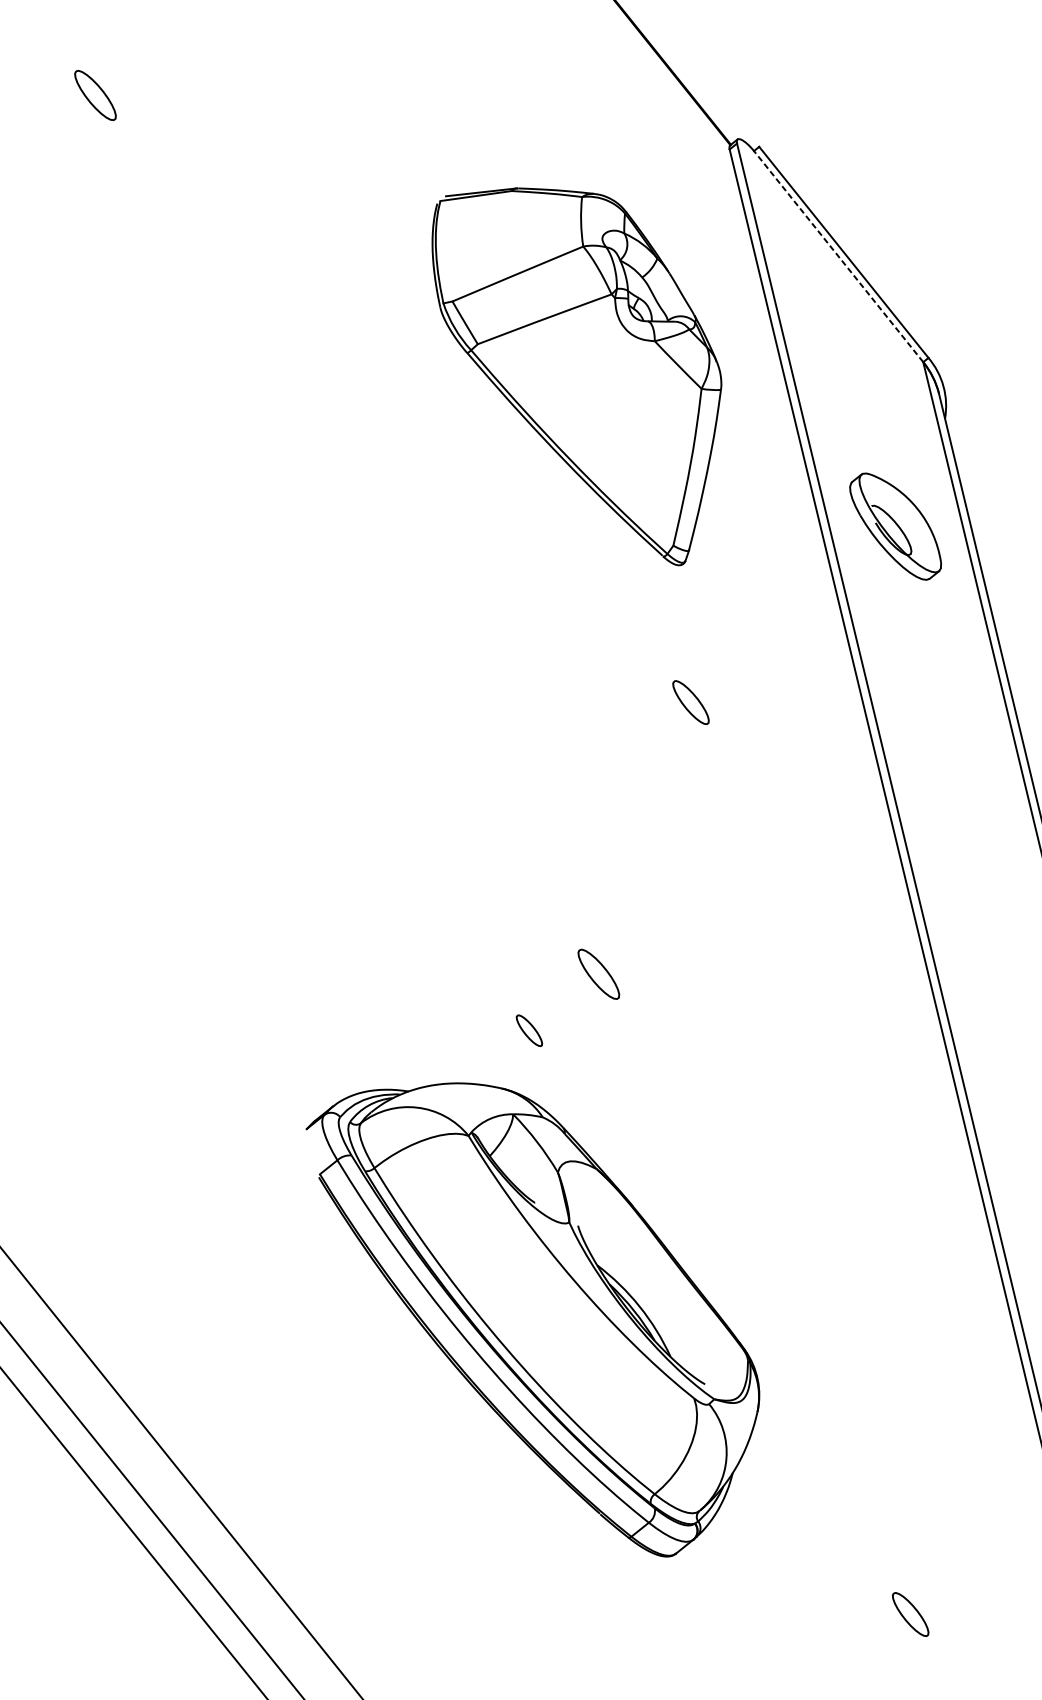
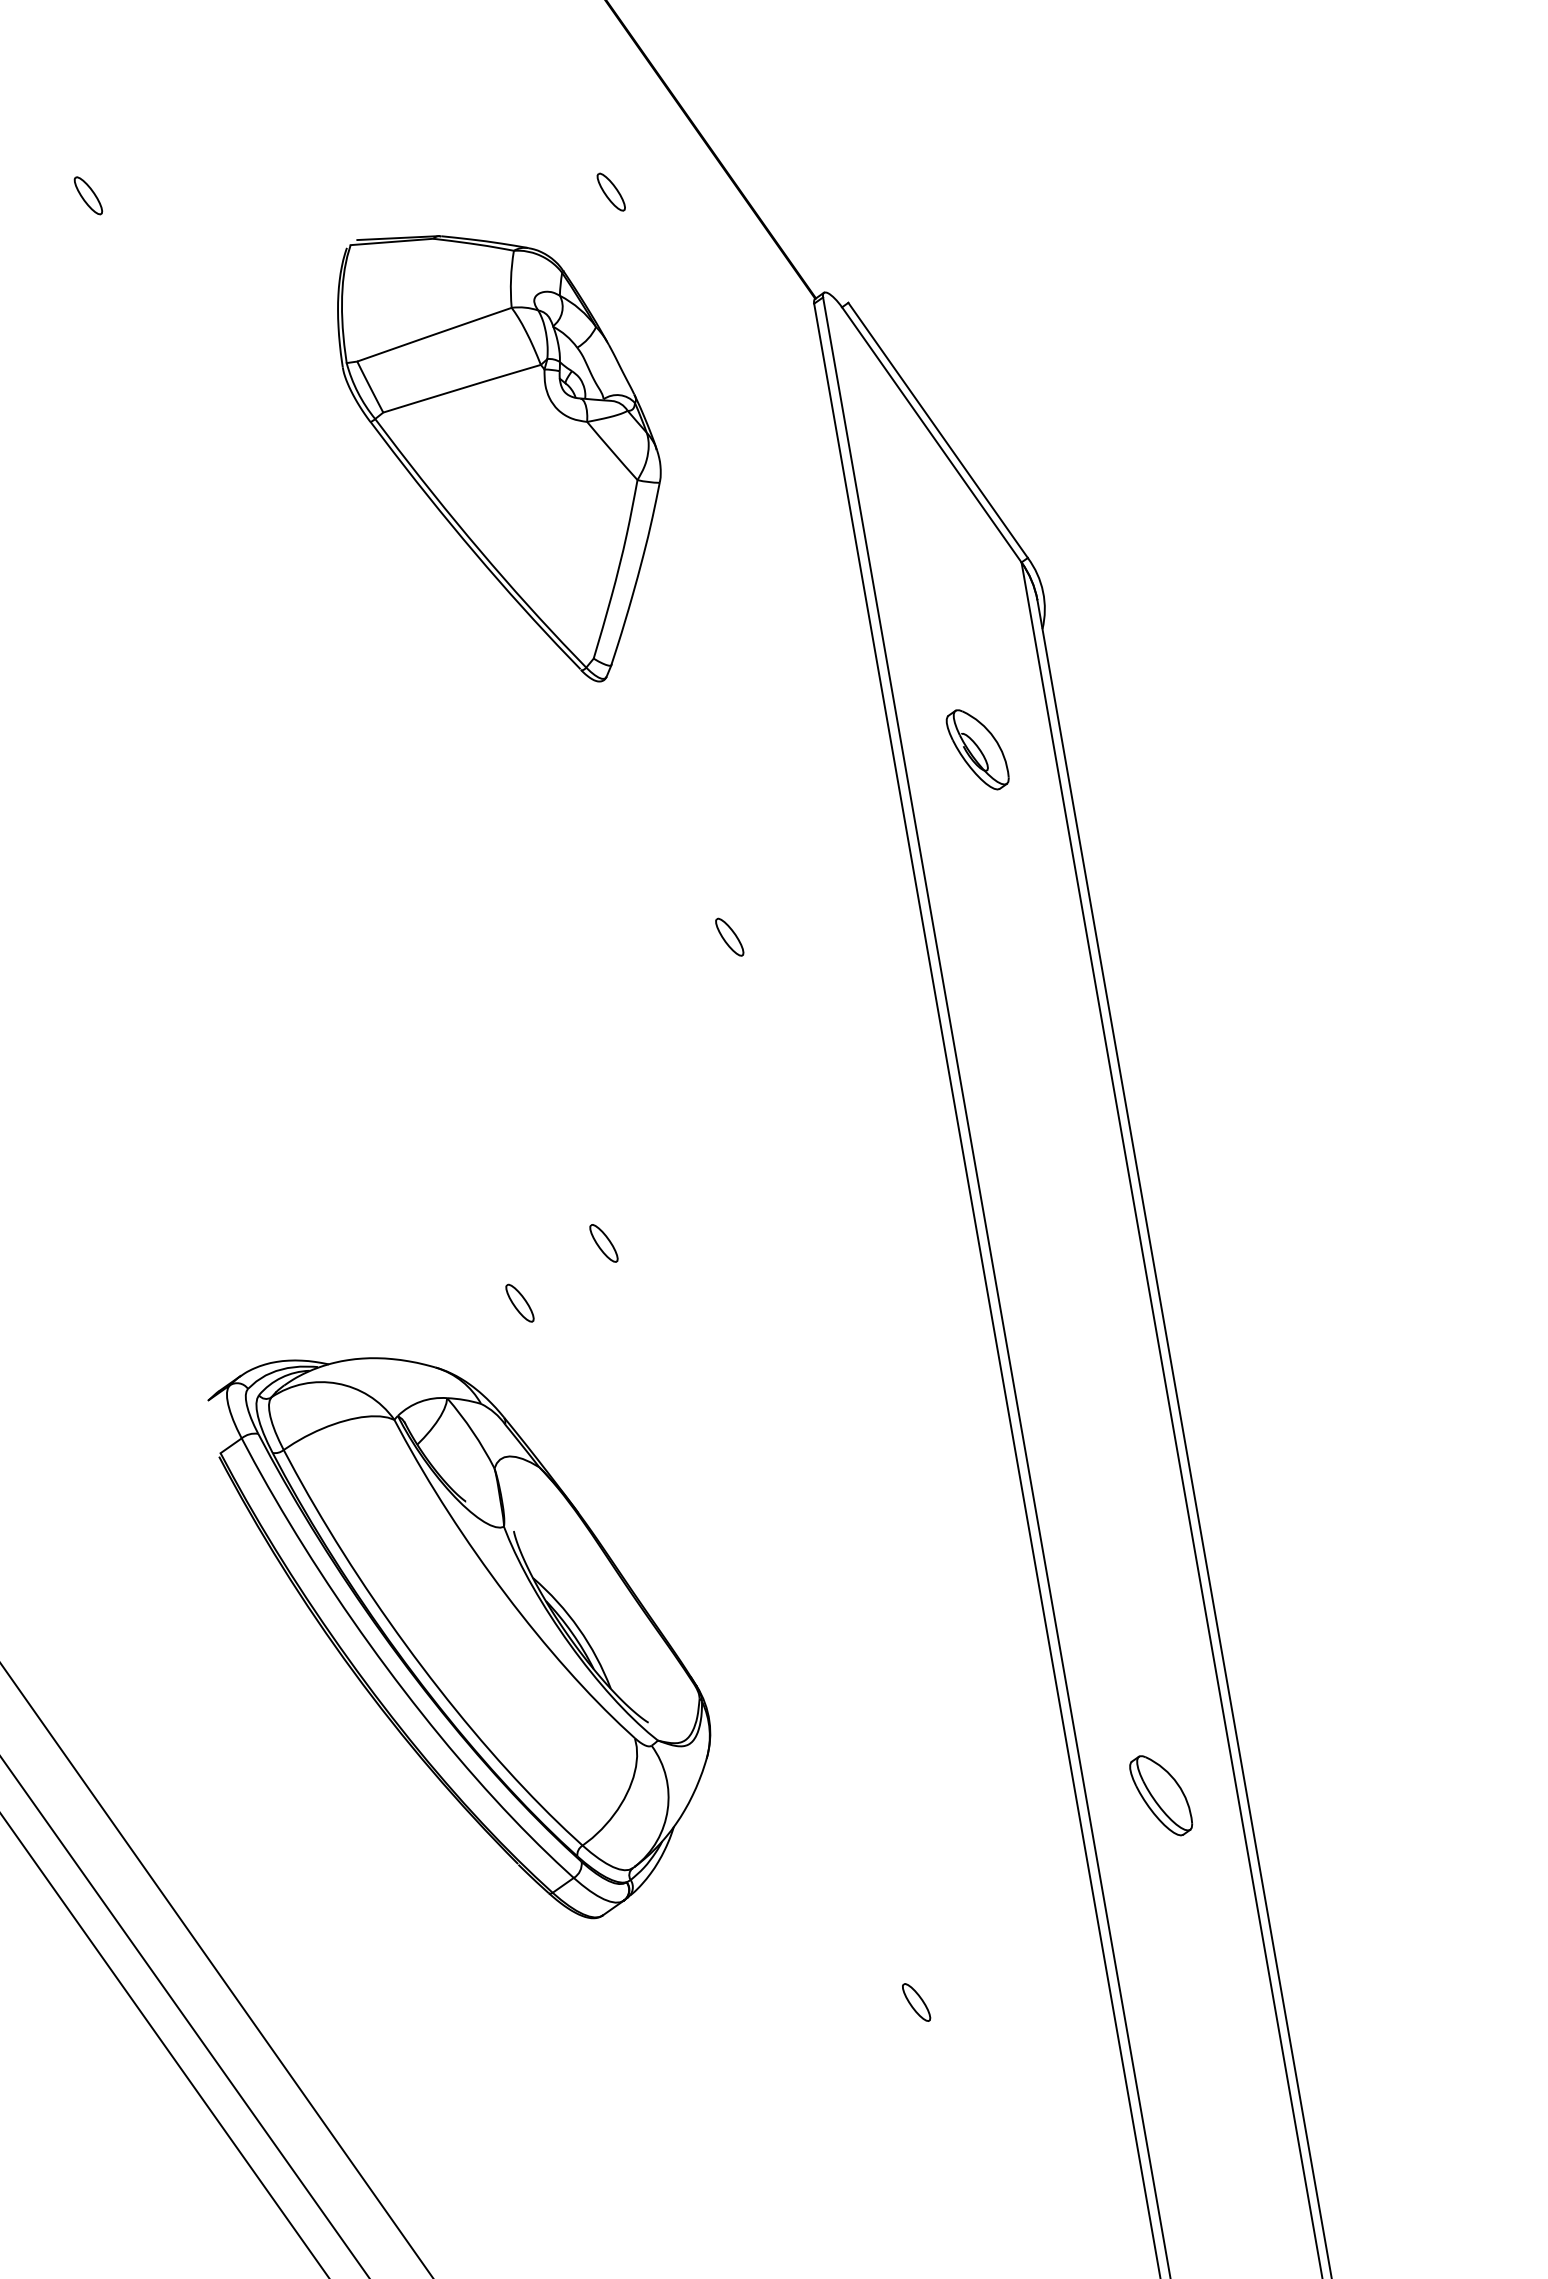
part: (547, 63) -> (610, 191), added
part: (95, 95) -> (88, 195), size x0.62
line: (838, 256) -> (931, 434), dashed -> solid
part: (580, 377) -> (499, 458), moved
part: (895, 526) -> (977, 749), size x0.62
part: (690, 701) -> (729, 936), size x0.71
part: (598, 974) -> (603, 1243), size x0.62
part: (536, 1321) -> (459, 1638), moved
part: (910, 1614) -> (916, 2002), size x0.71

